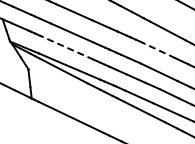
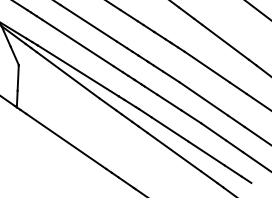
line: (66, 47) -> (77, 42), dashed -> solid
line: (157, 49) -> (206, 66), dashed -> solid

